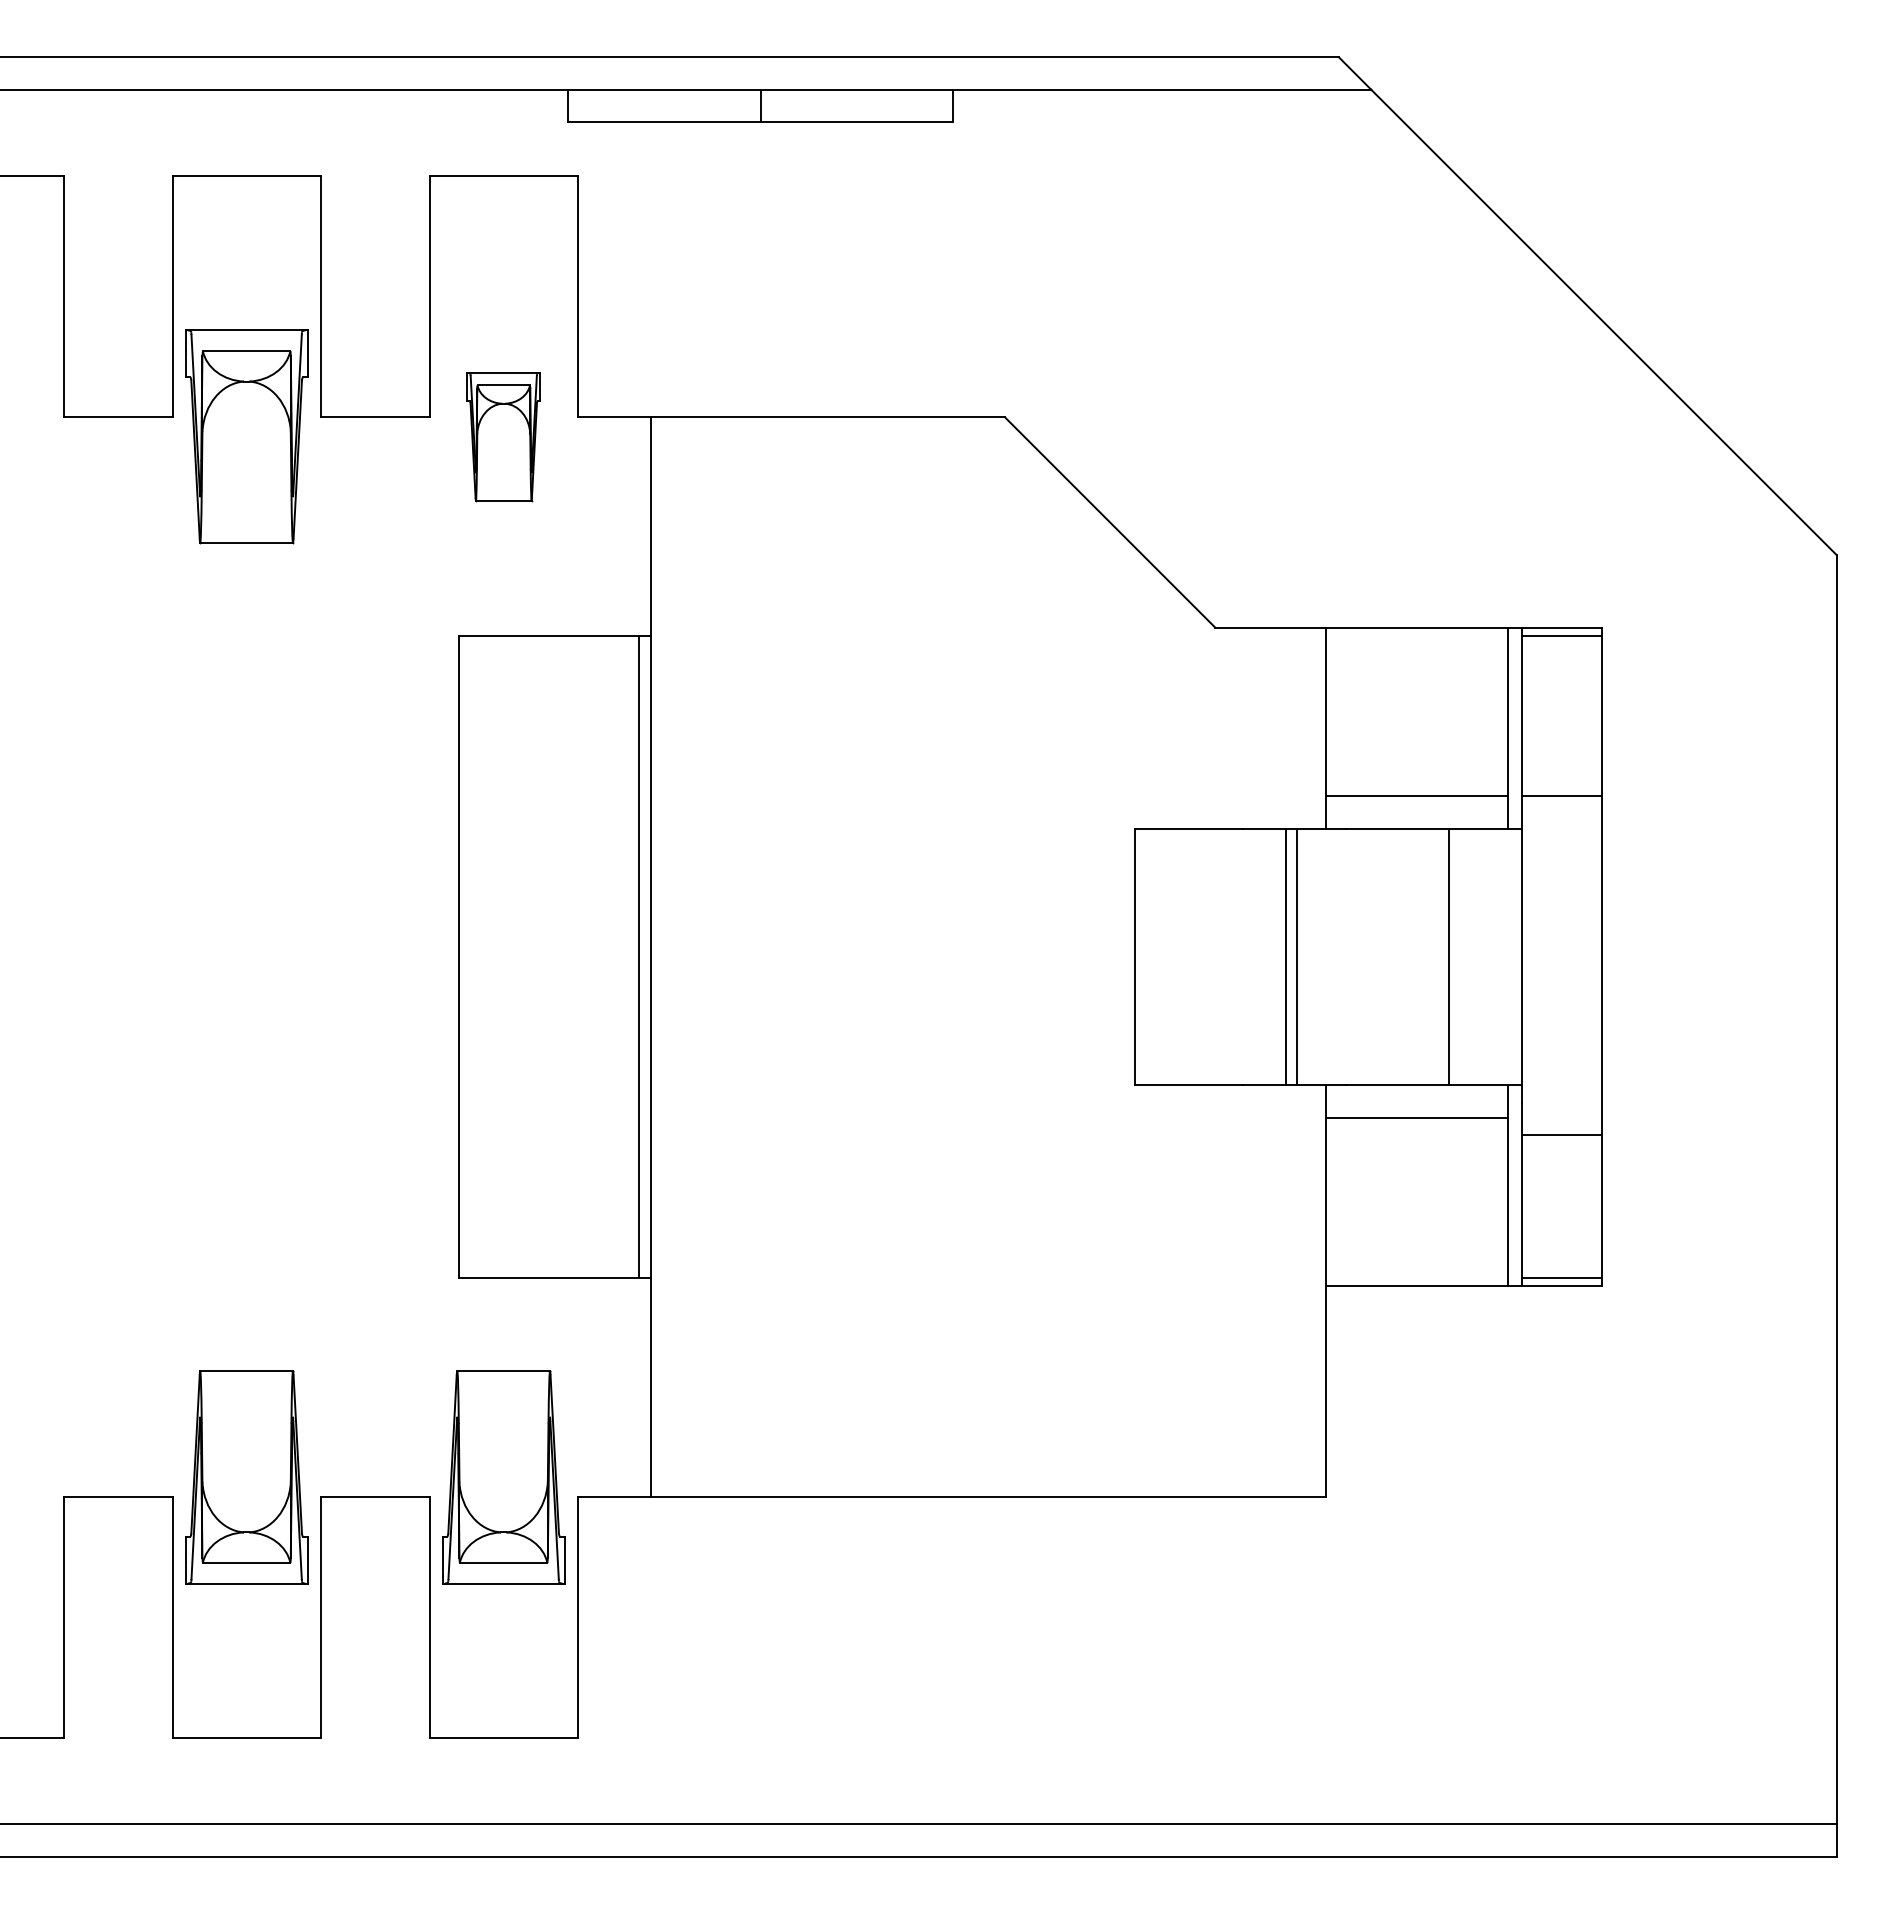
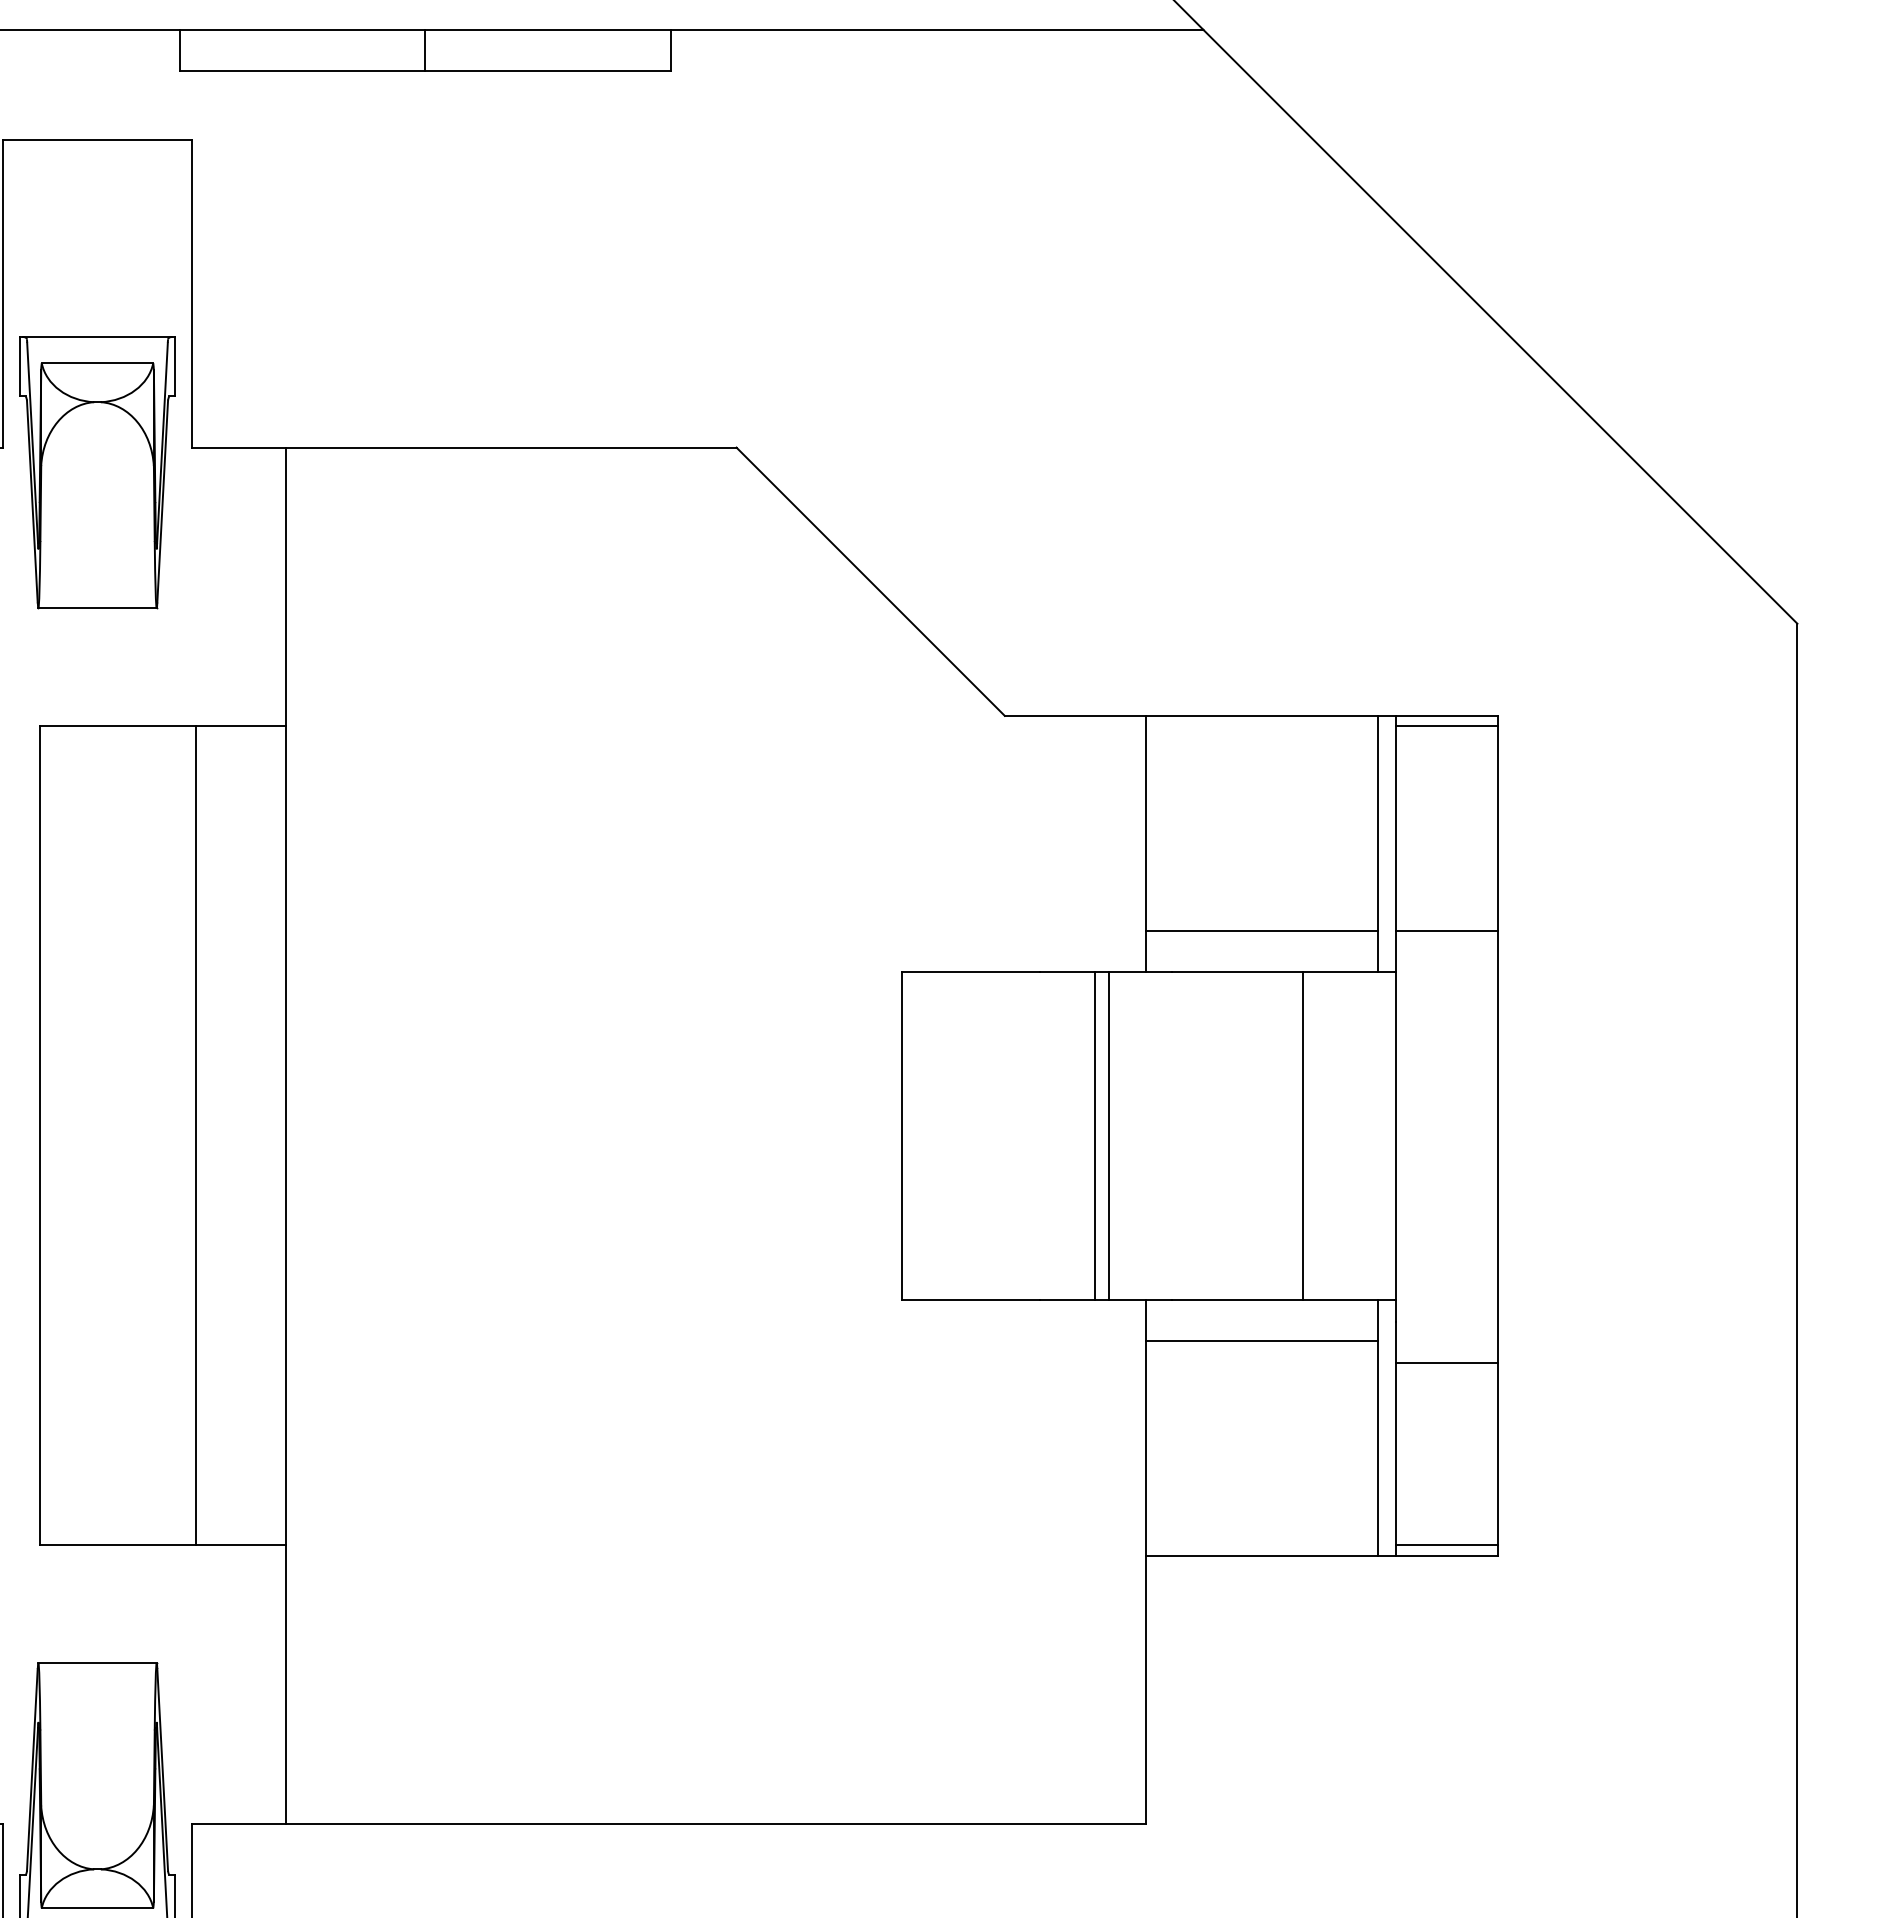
part: (503, 436) -> (97, 472), size x1.67
line: (638, 956) -> (195, 1135), moved

